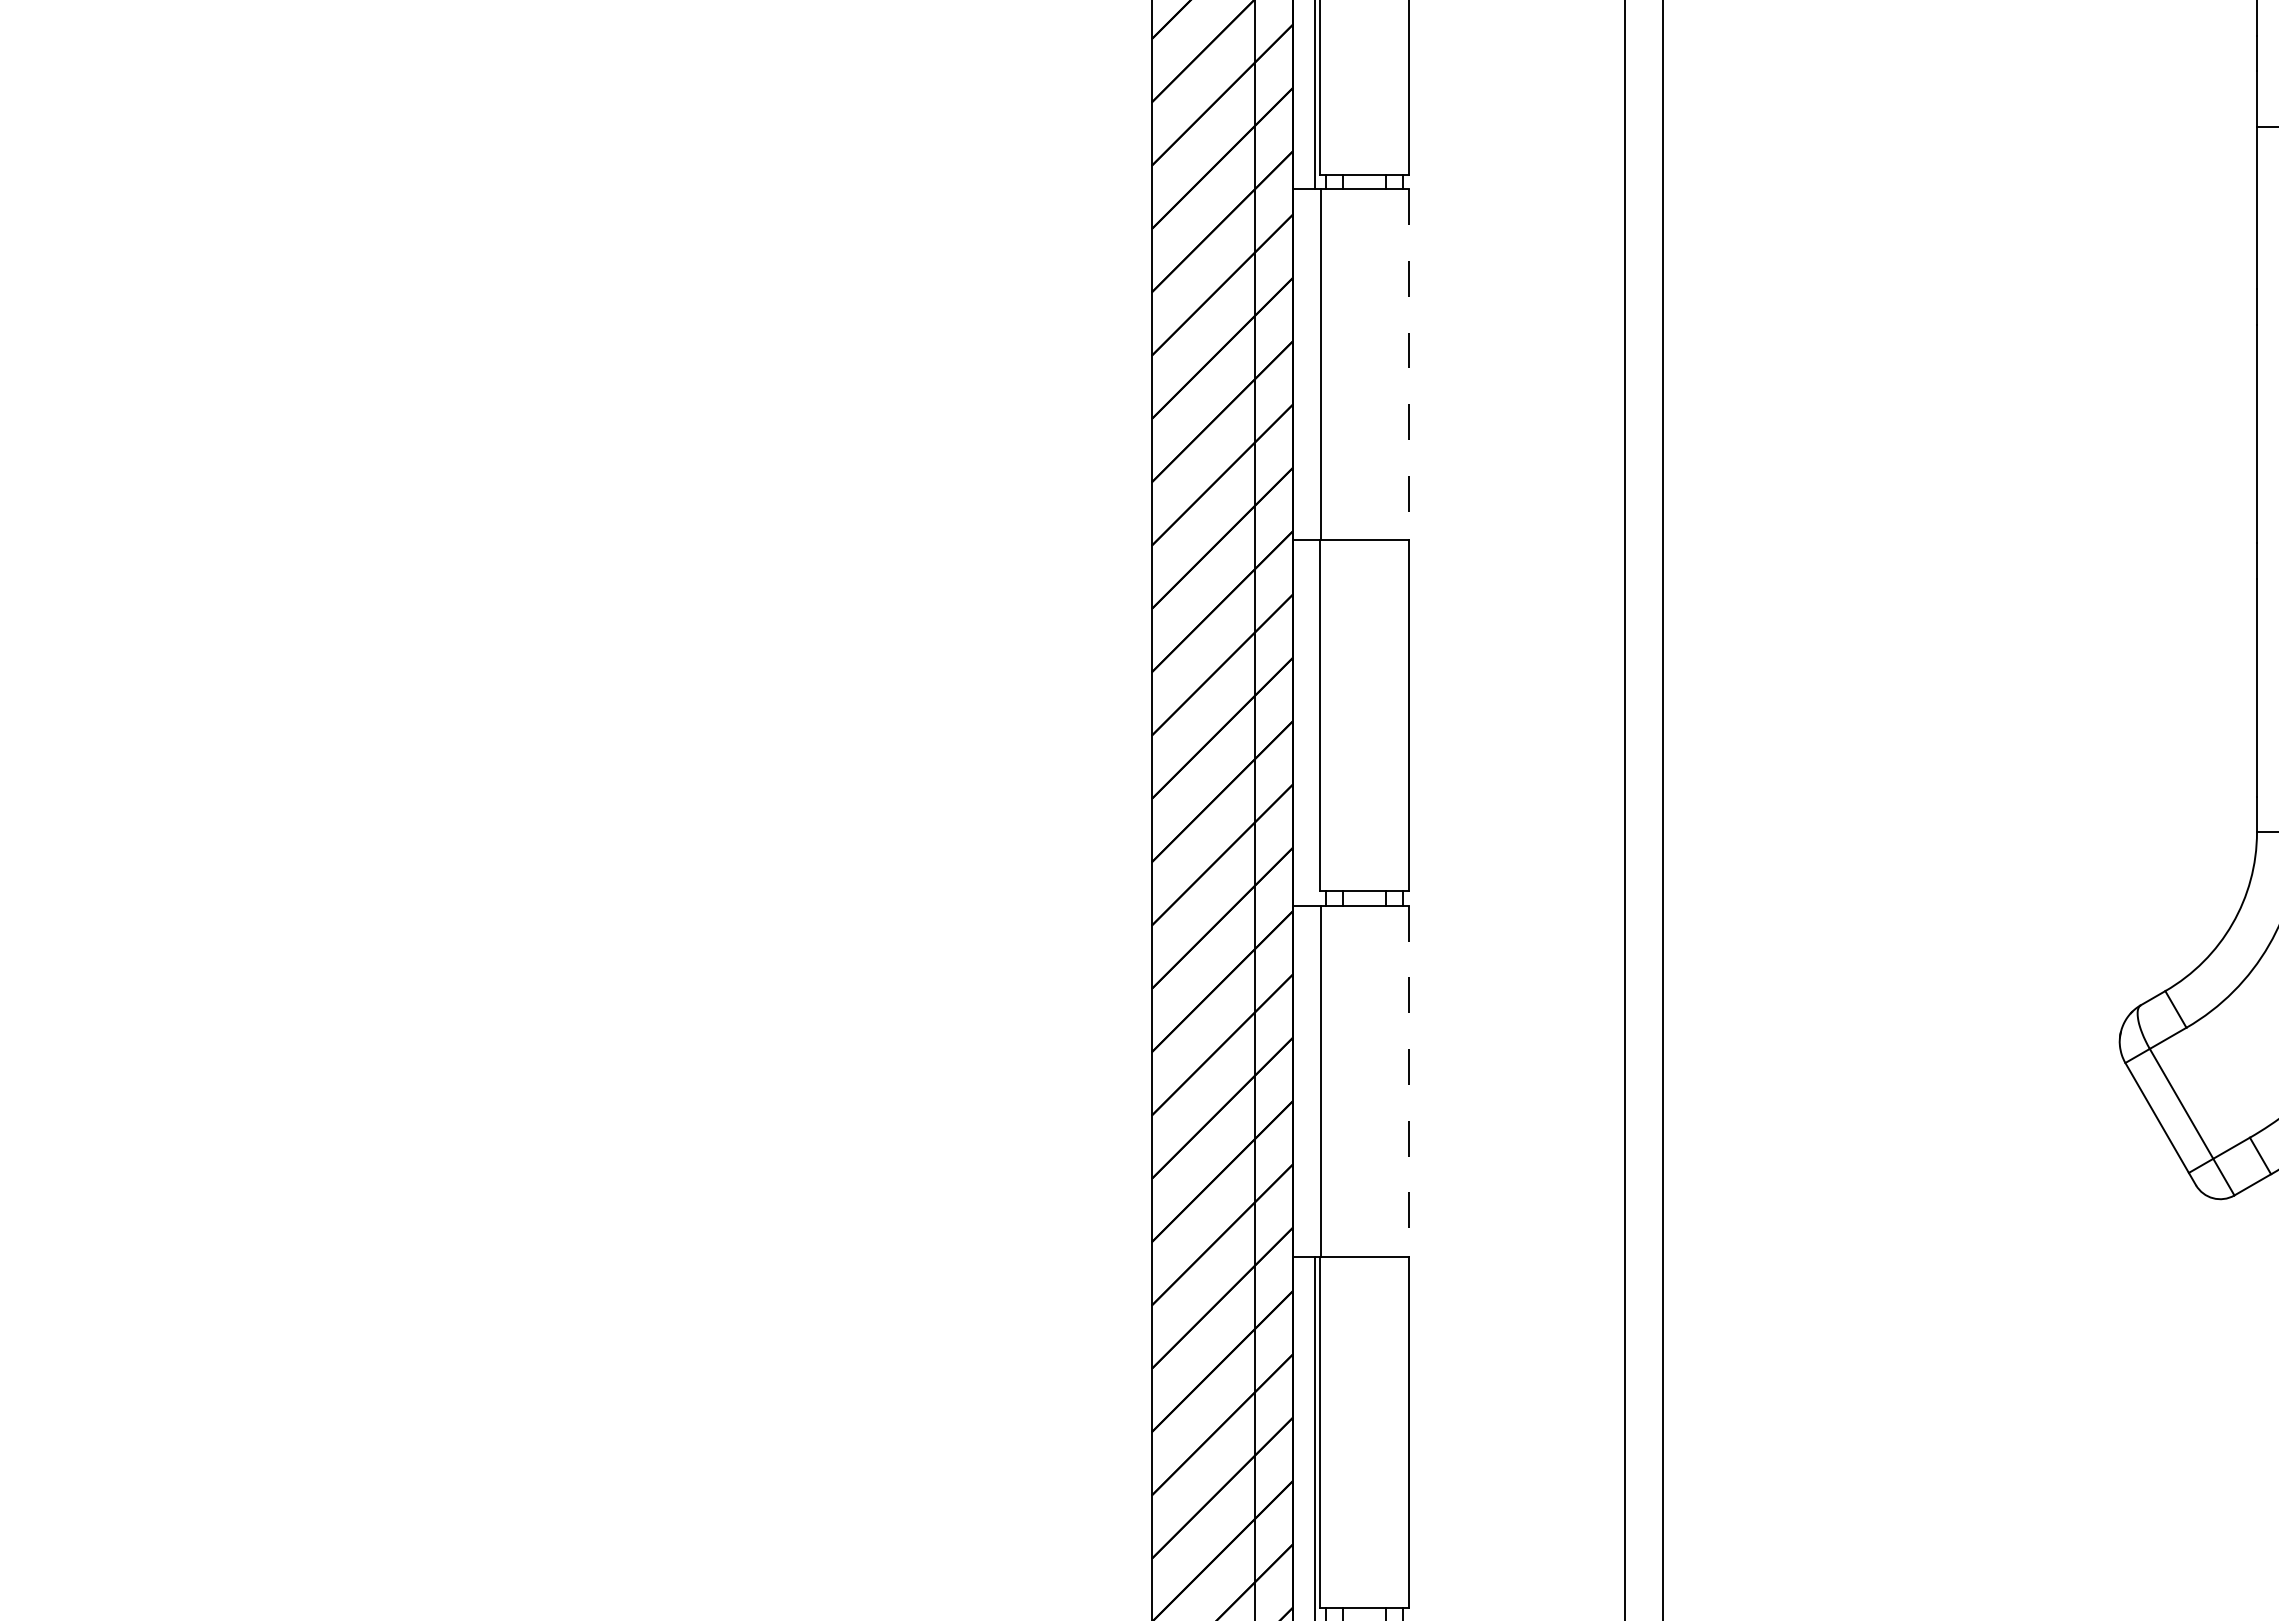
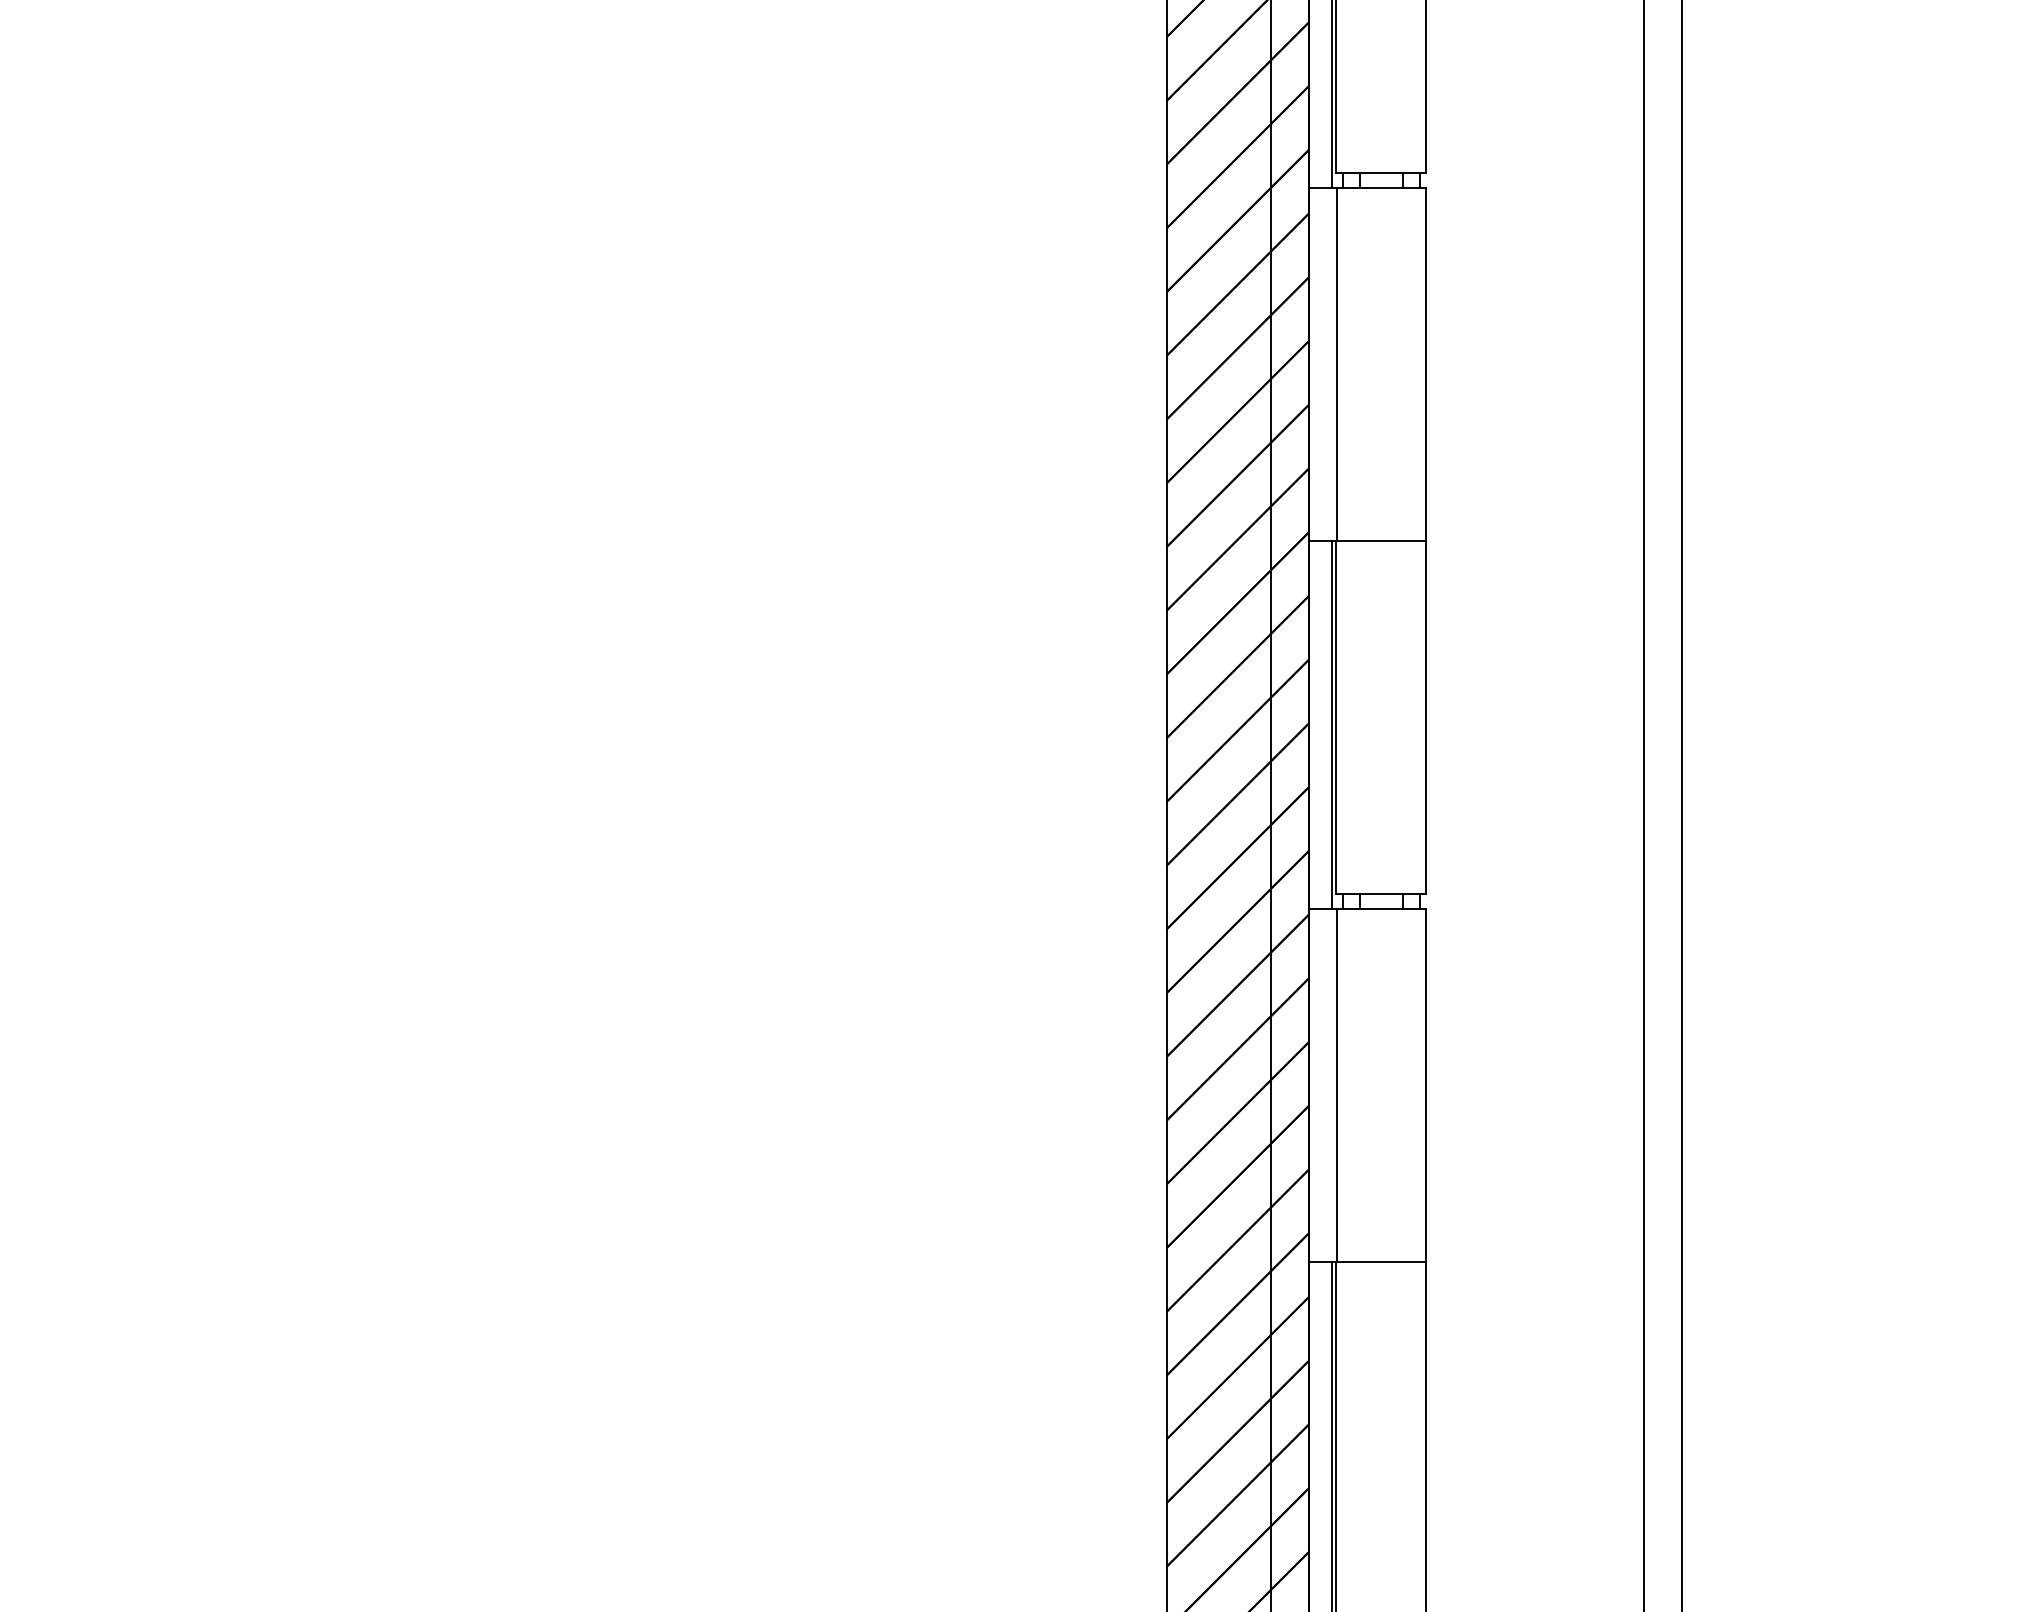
line: (1409, 364) -> (1426, 364), dashed -> solid
line: (1315, 722) -> (1332, 724), added
line: (1409, 1081) -> (1426, 1085), dashed -> solid

